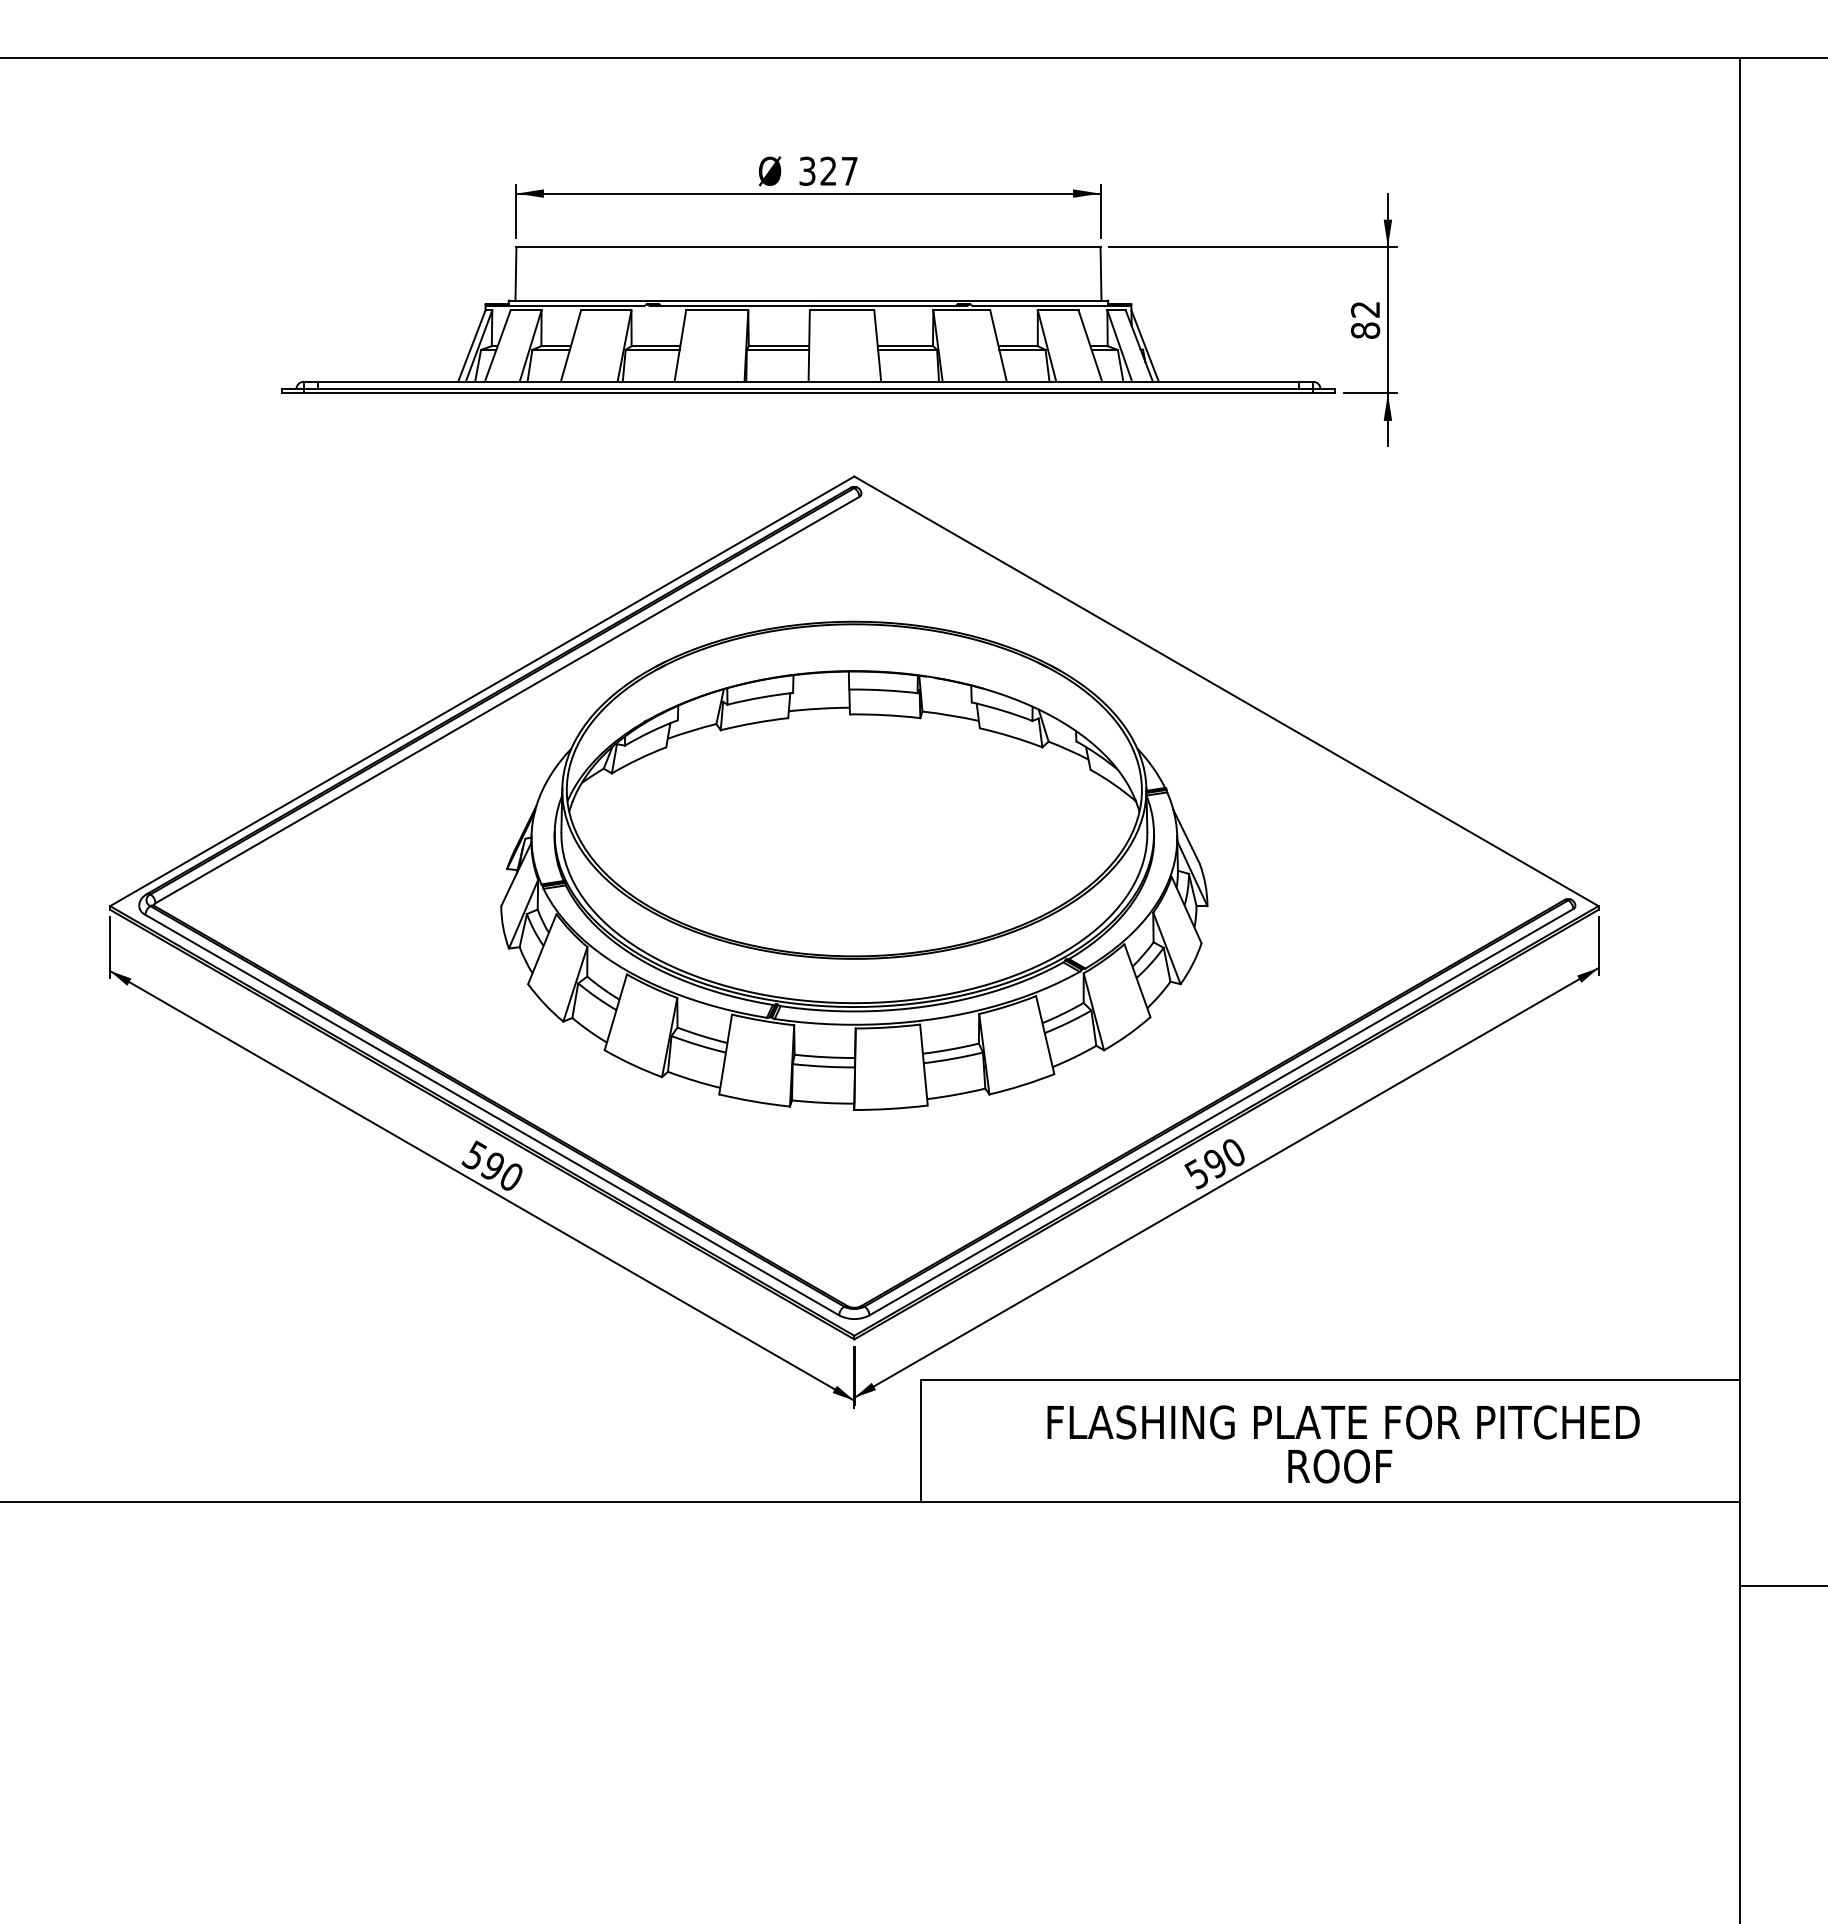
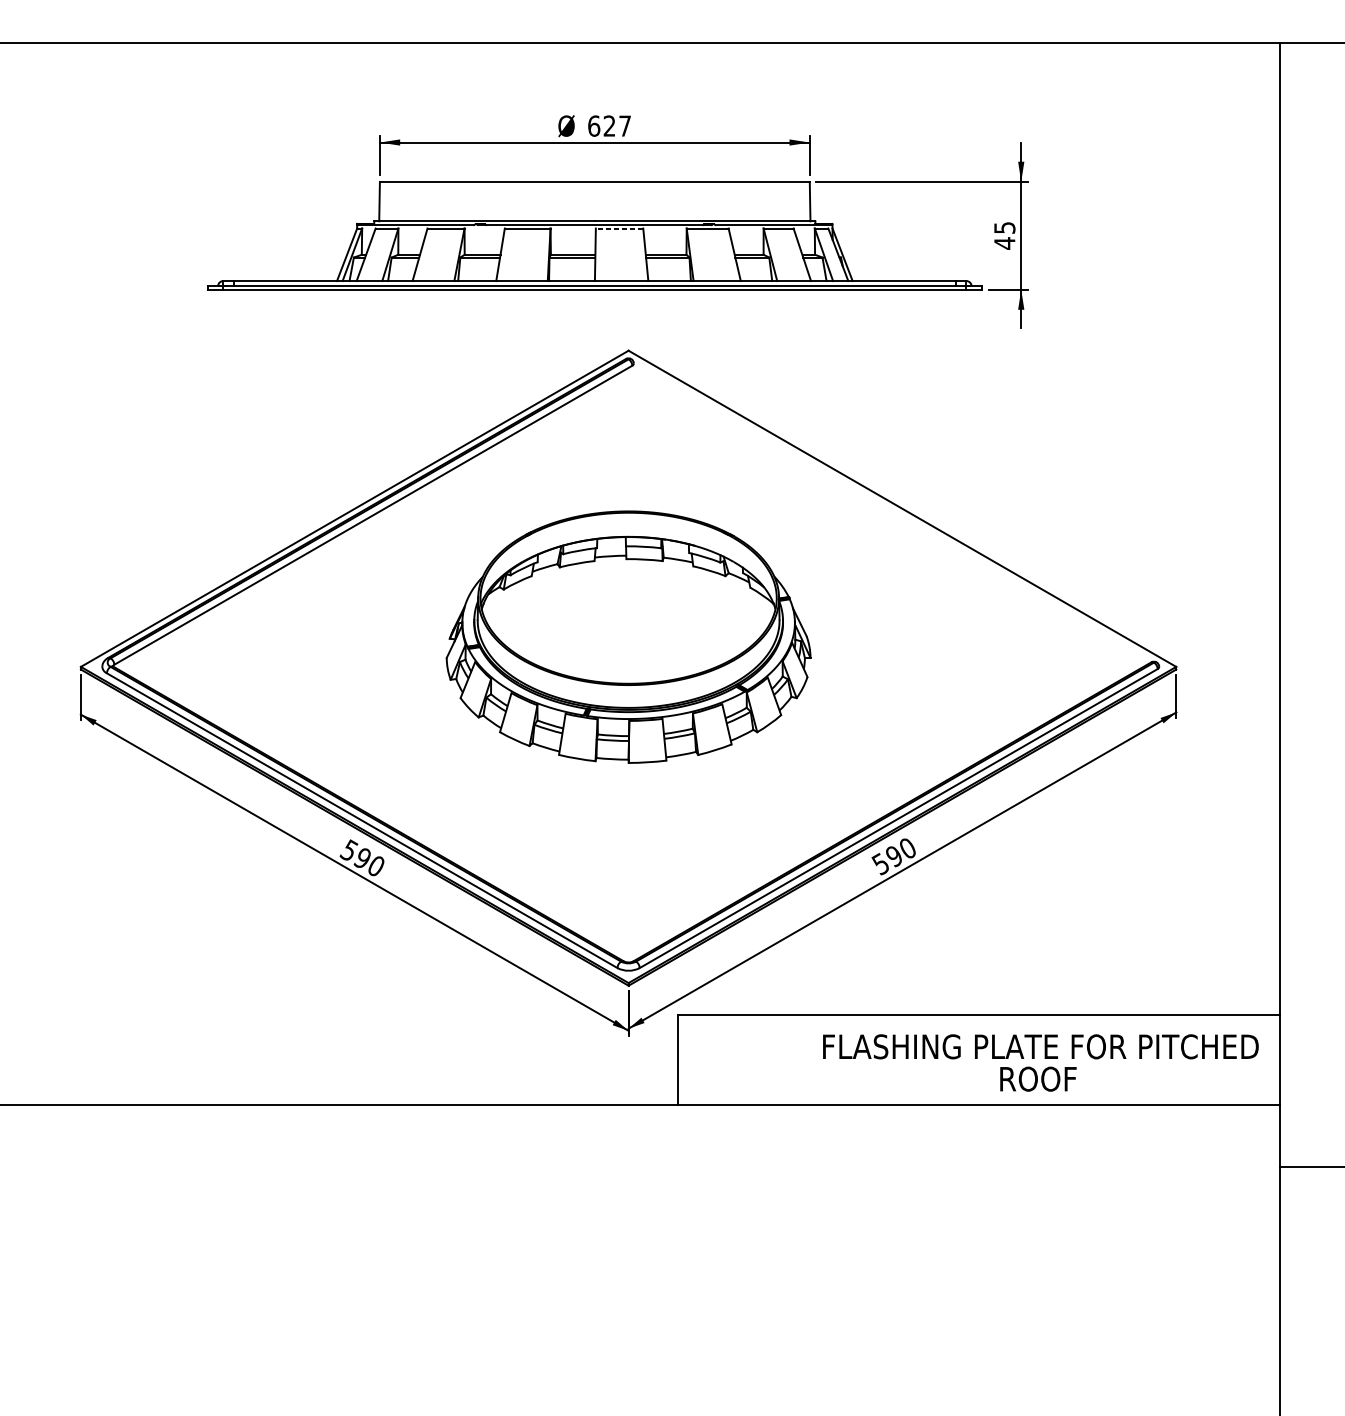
text: (807, 170) -> (594, 125), 327 -> 627
line: (841, 310) -> (619, 228), solid -> dashed
text: (1365, 320) -> (1004, 235), 82 -> 45
part: (854, 865) -> (628, 636), size x0.7
text: (1343, 1444) -> (1040, 1063), moved

